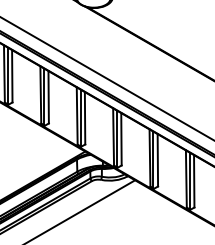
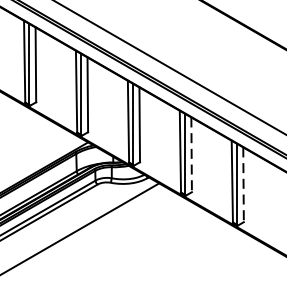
line: (157, 160) -> (191, 155), solid -> dashed
line: (194, 181) -> (243, 185), solid -> dashed

